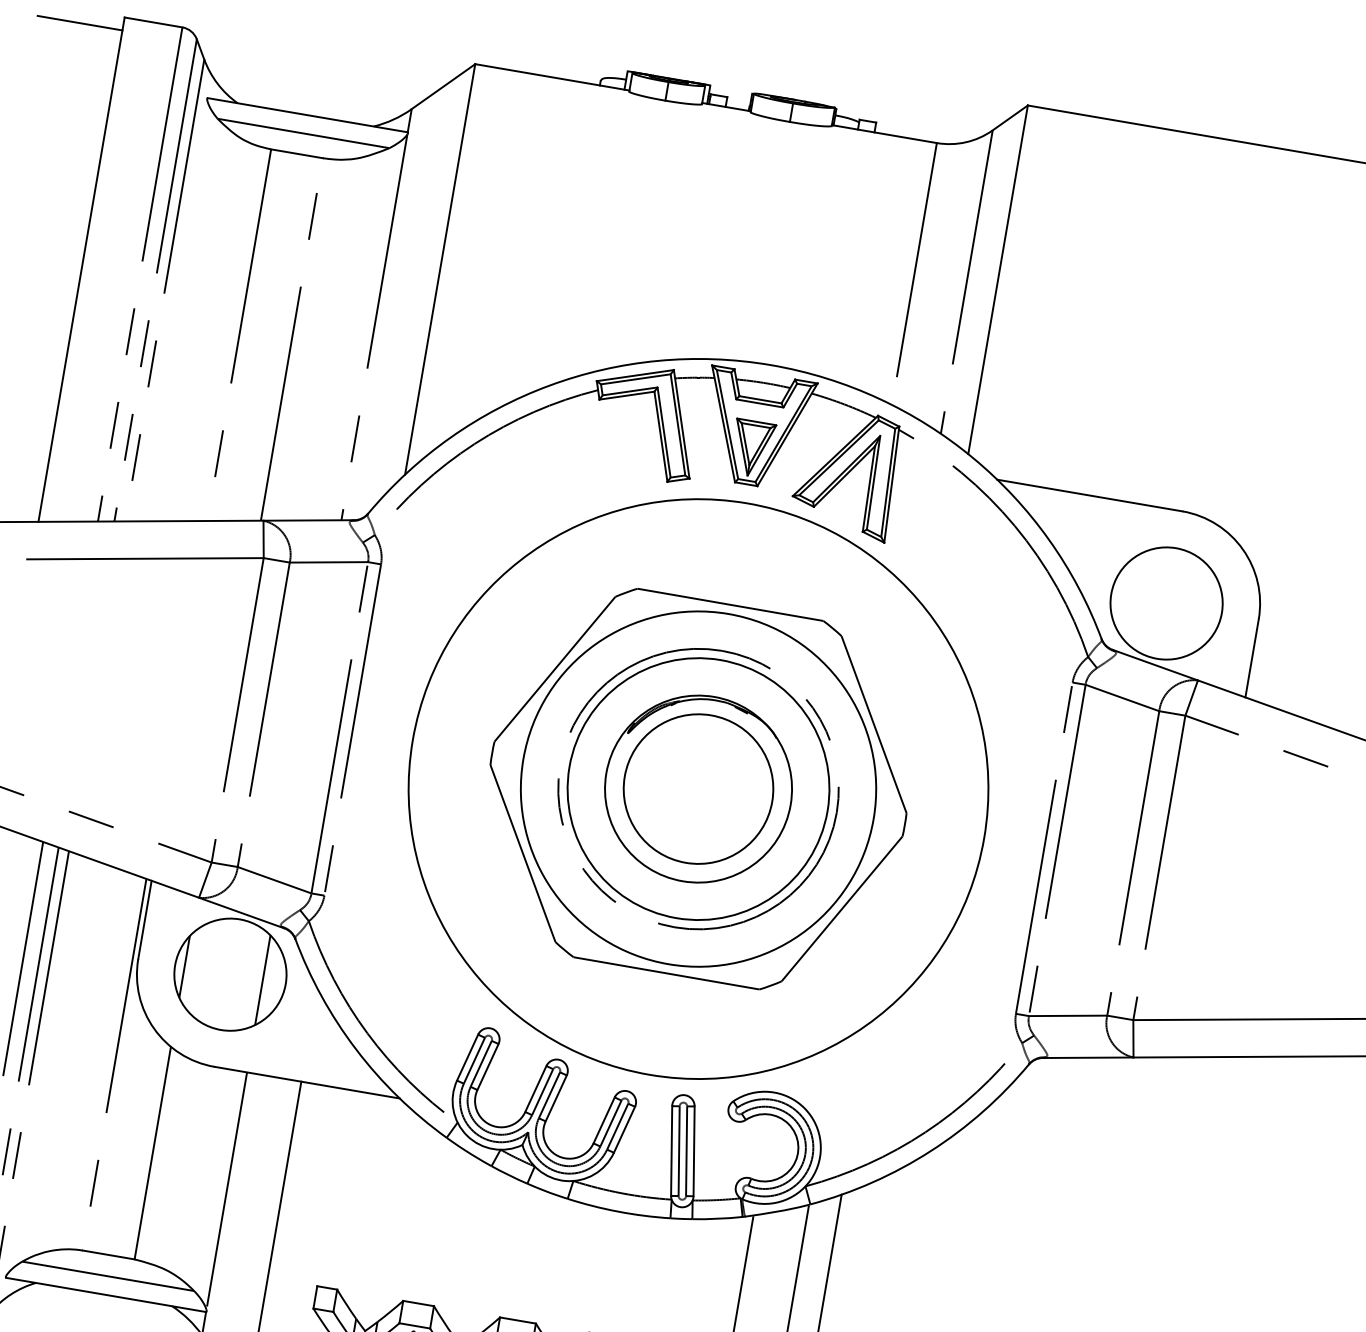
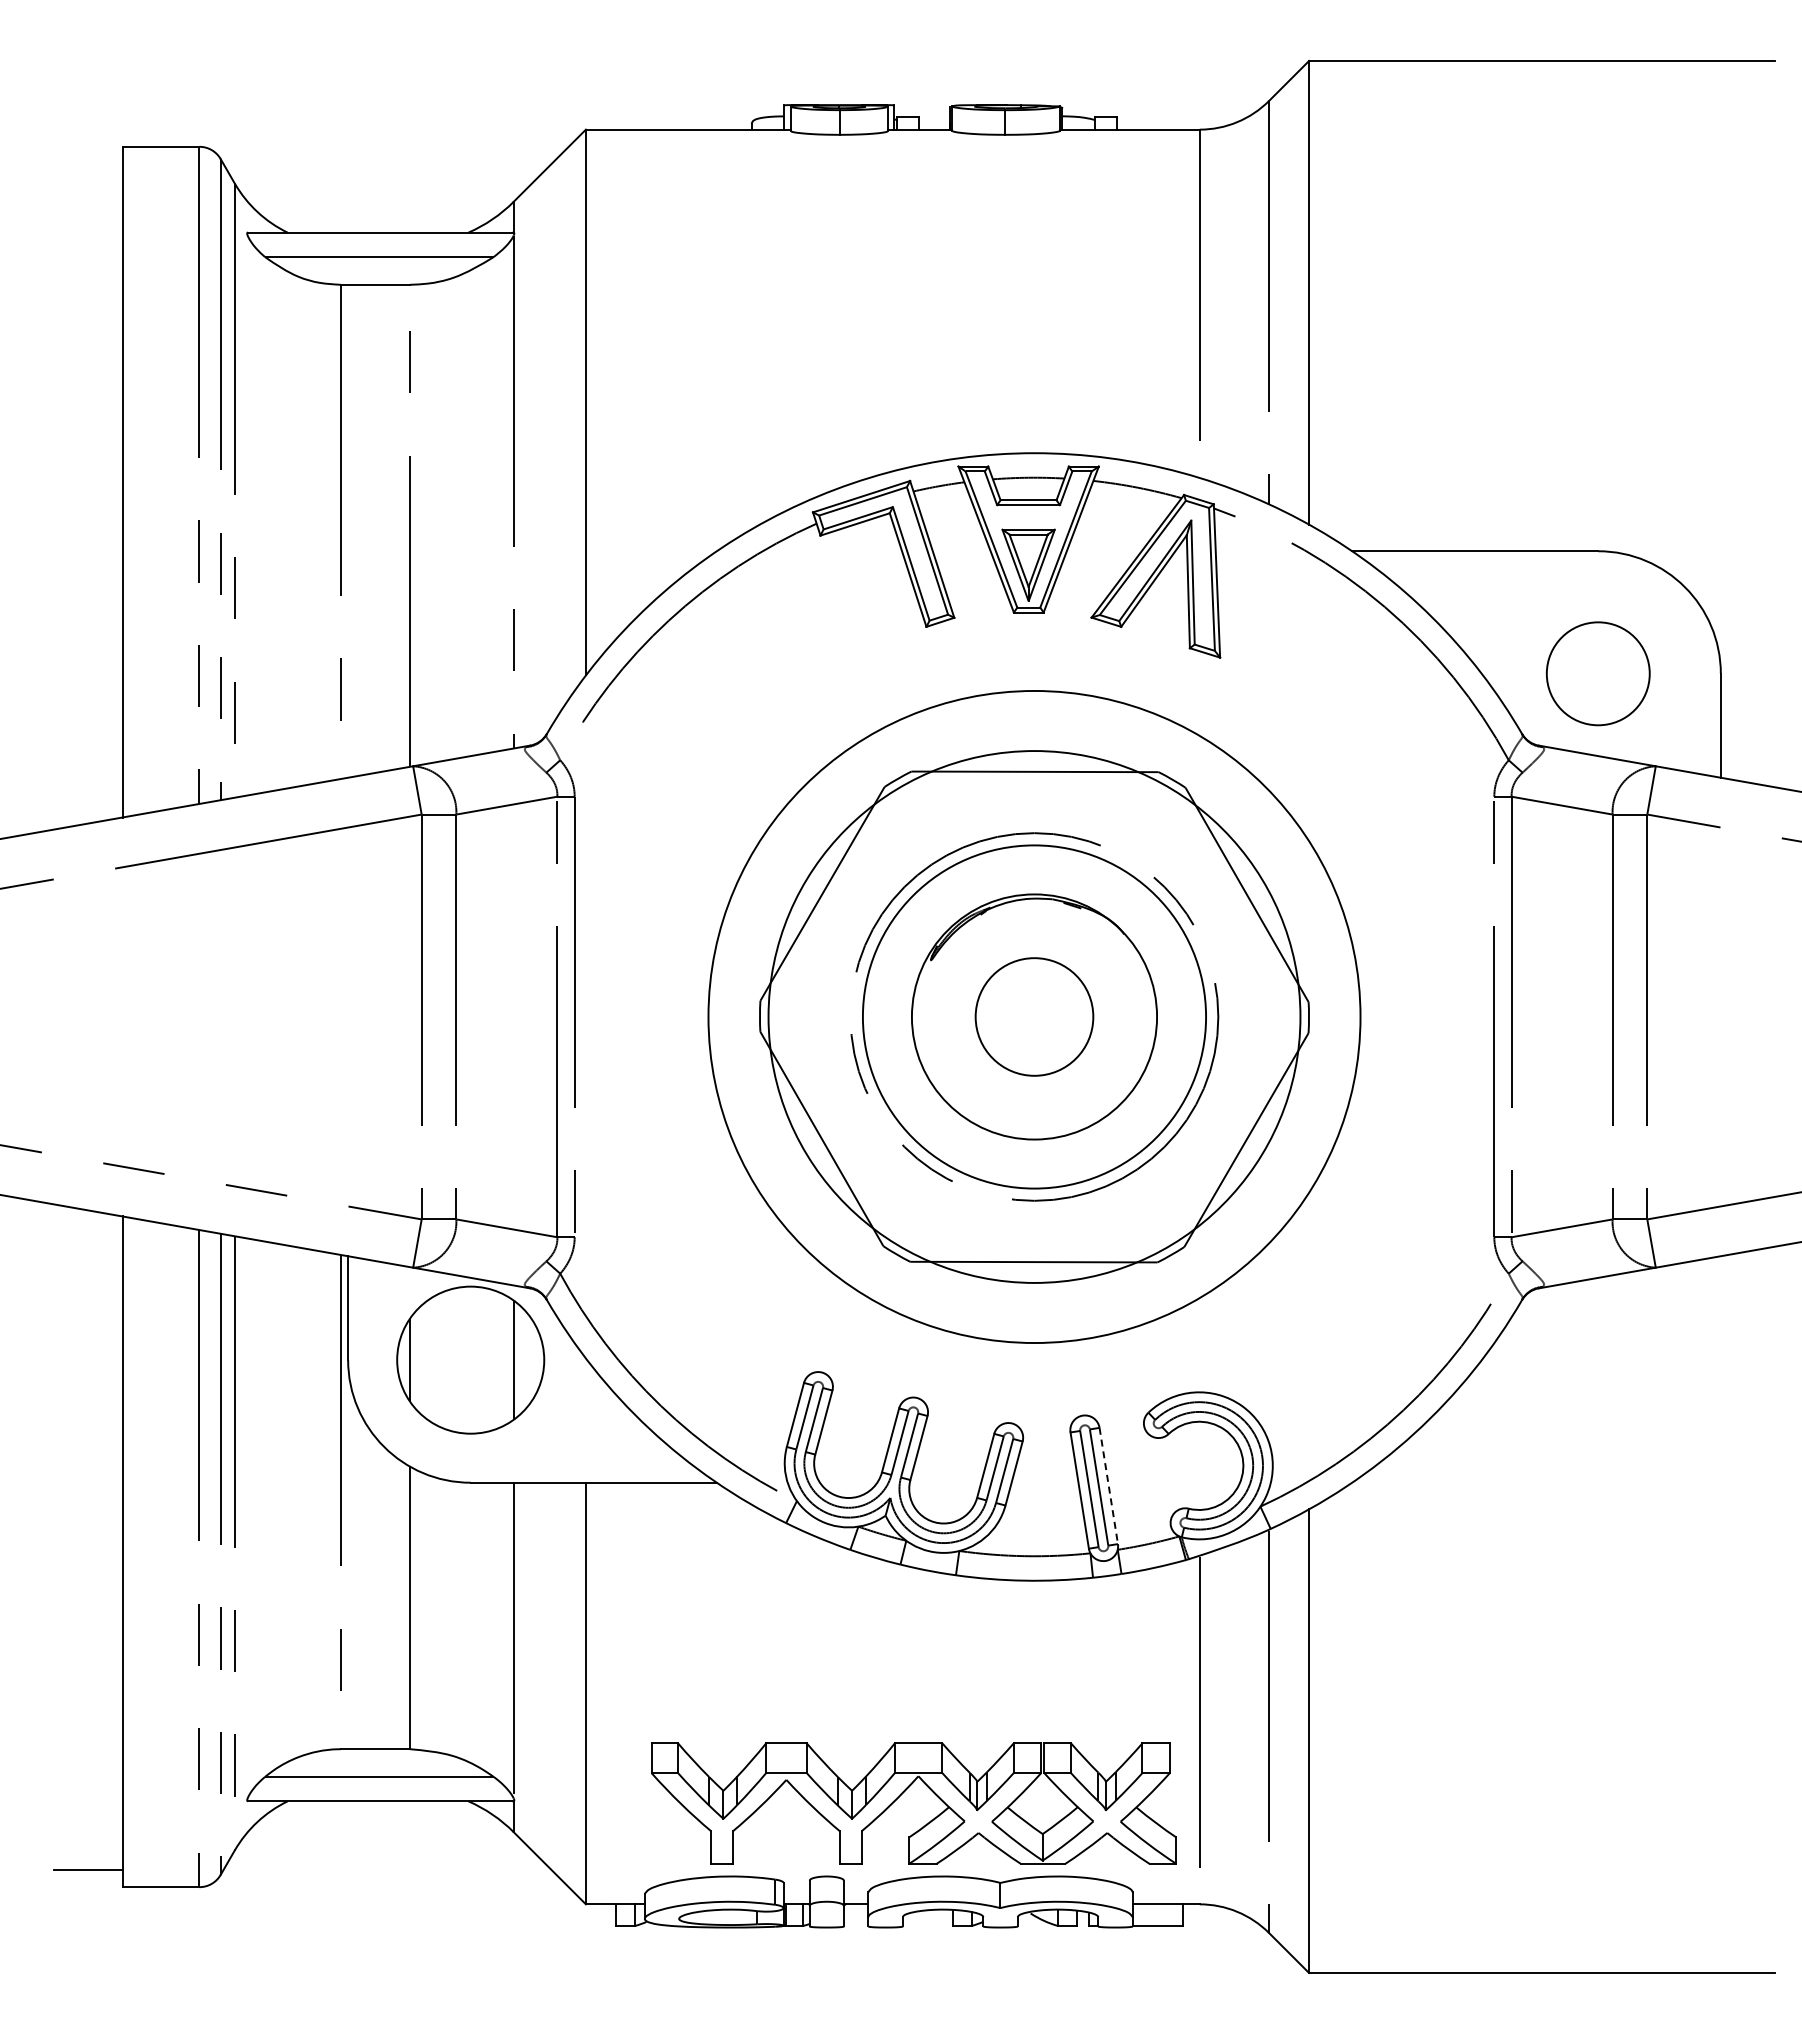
line: (79, 22) -> (65, 163), removed
circle: (1166, 603) -> (1597, 673), size x0.7
circle: (698, 788) -> (1034, 1016), size x0.6
circle: (698, 788) -> (1034, 1016), size x0.7
circle: (698, 788) -> (1034, 1016), size x1.4
line: (693, 1150) -> (1108, 1485), solid -> dashed

